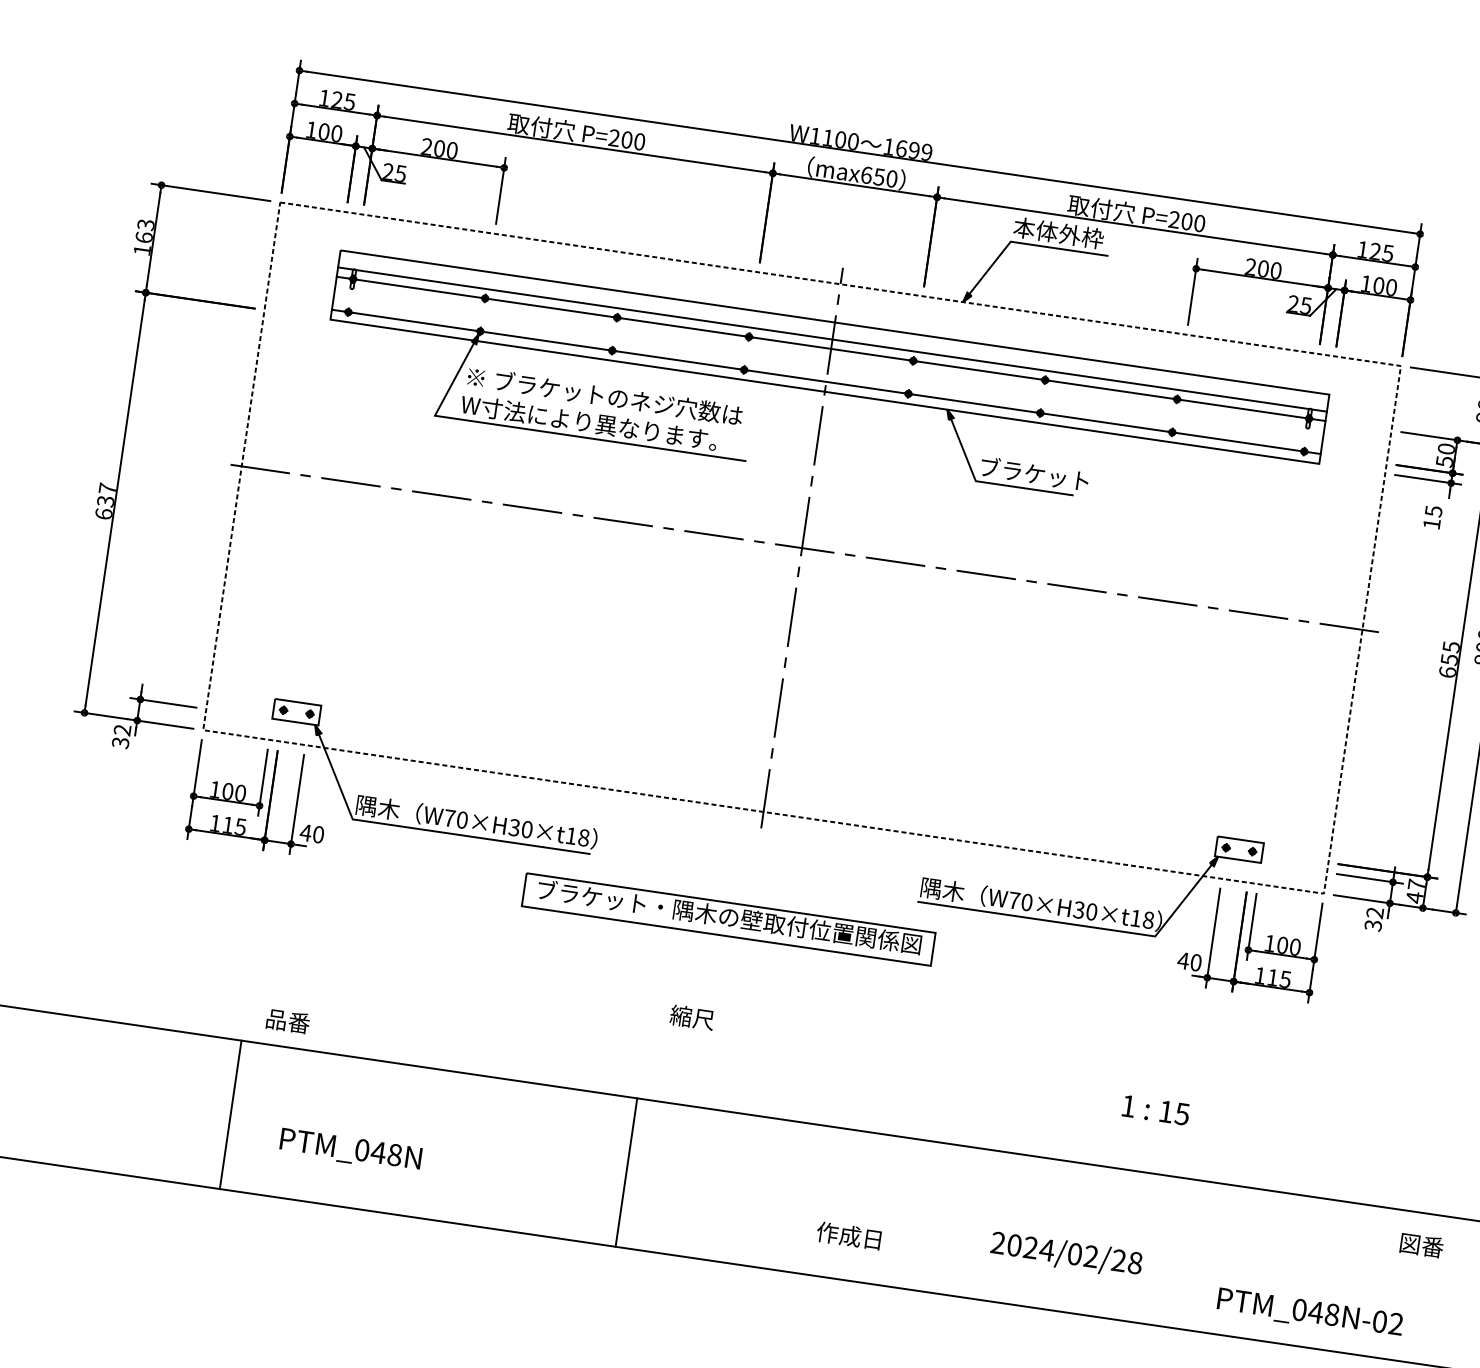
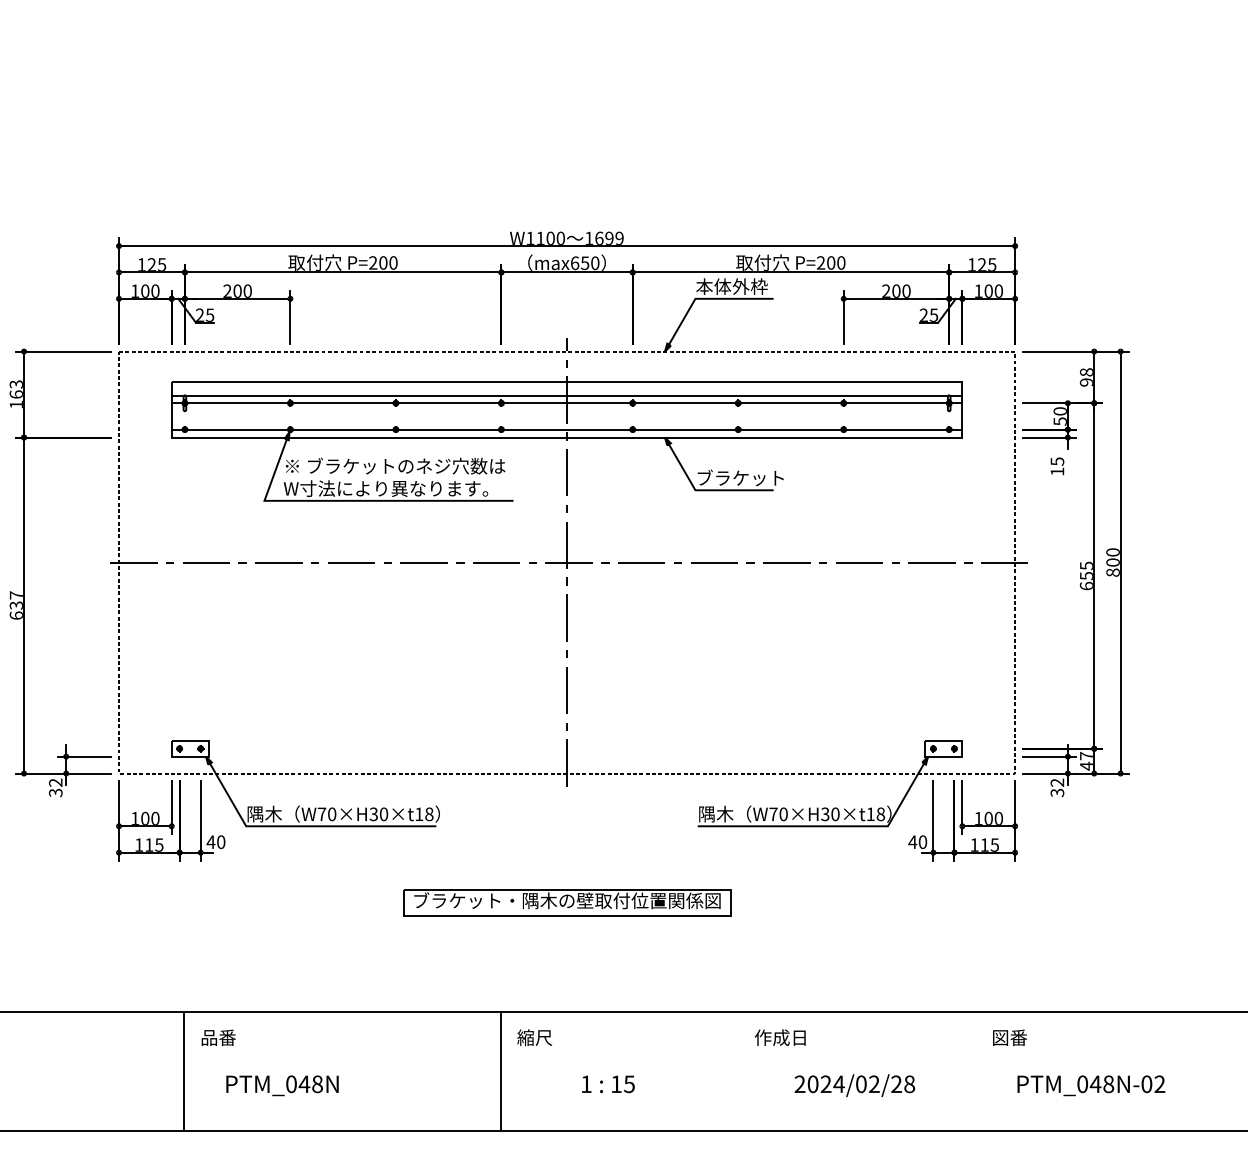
part: (729, 919) -> (567, 902), moved
text: (692, 1017) -> (534, 1037), moved
text: (287, 1020) -> (218, 1037), moved
text: (1156, 1110) -> (608, 1084), moved
text: (849, 1235) -> (780, 1037), moved
text: (1421, 1245) -> (1009, 1037), moved
text: (1310, 1313) -> (1091, 1085), moved

